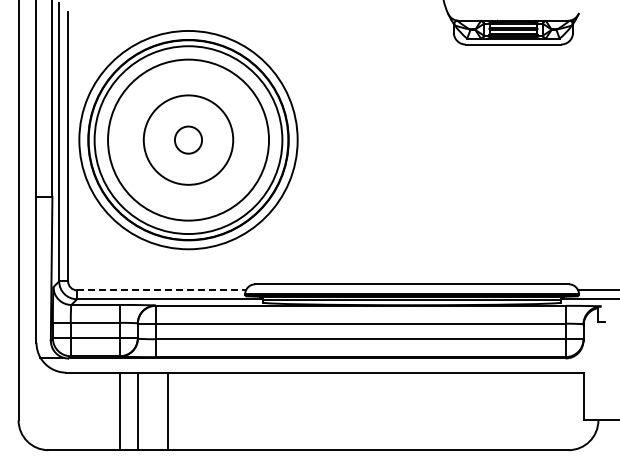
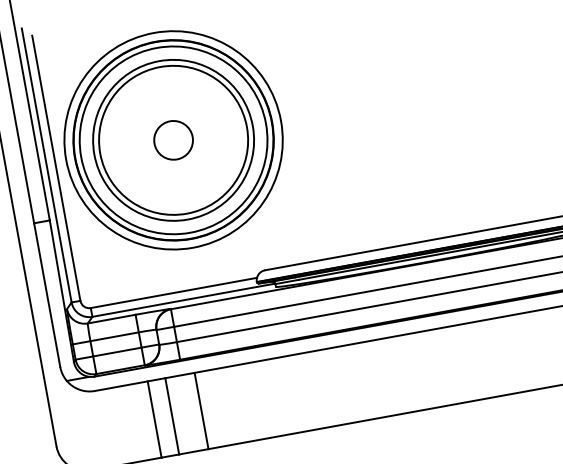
circle: (188, 139) -> (173, 139), size x1.43
circle: (188, 139) -> (173, 139), size x1.67
line: (162, 290) -> (174, 292), dashed -> solid

